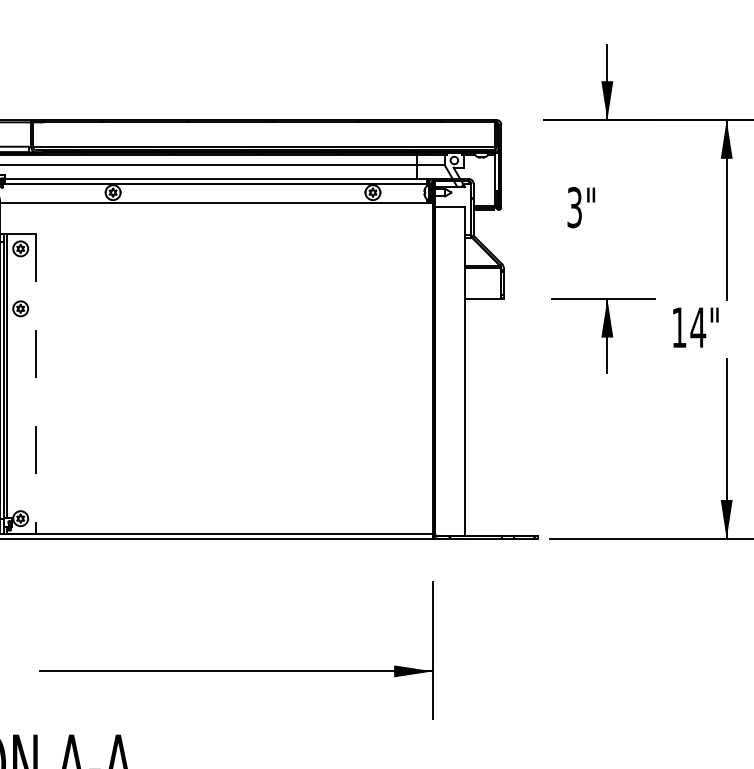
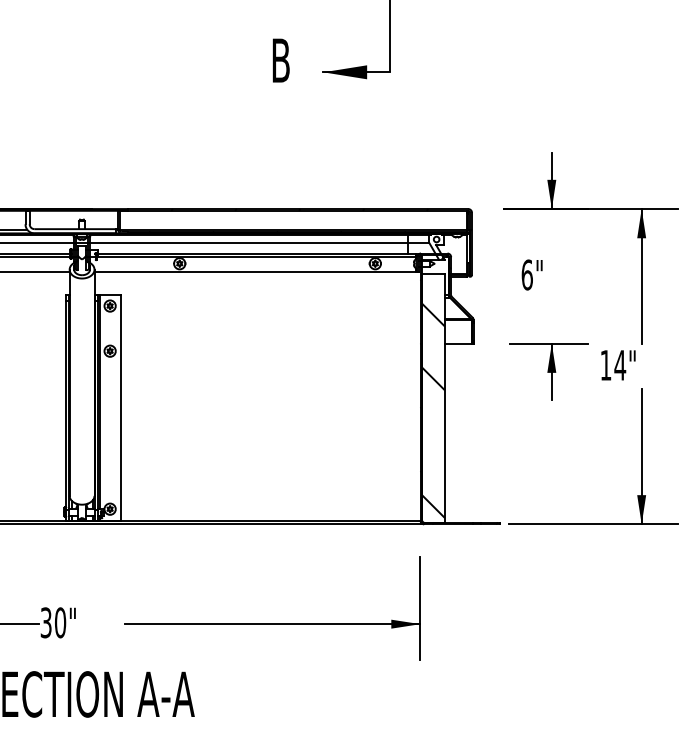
text: (573, 206) -> (526, 274), 3" -> 6"
line: (35, 383) -> (121, 407), dashed -> solid
hatch: (450, 387) -> (433, 410), added

